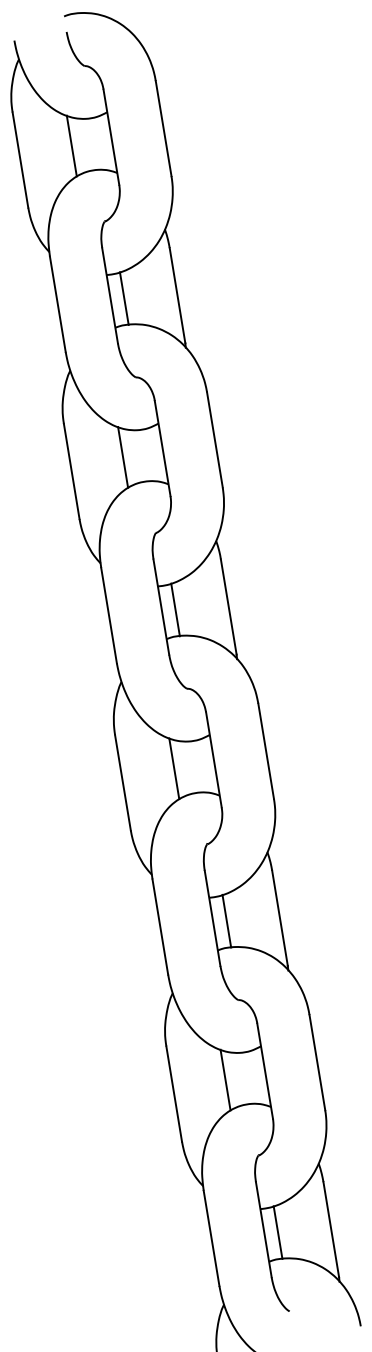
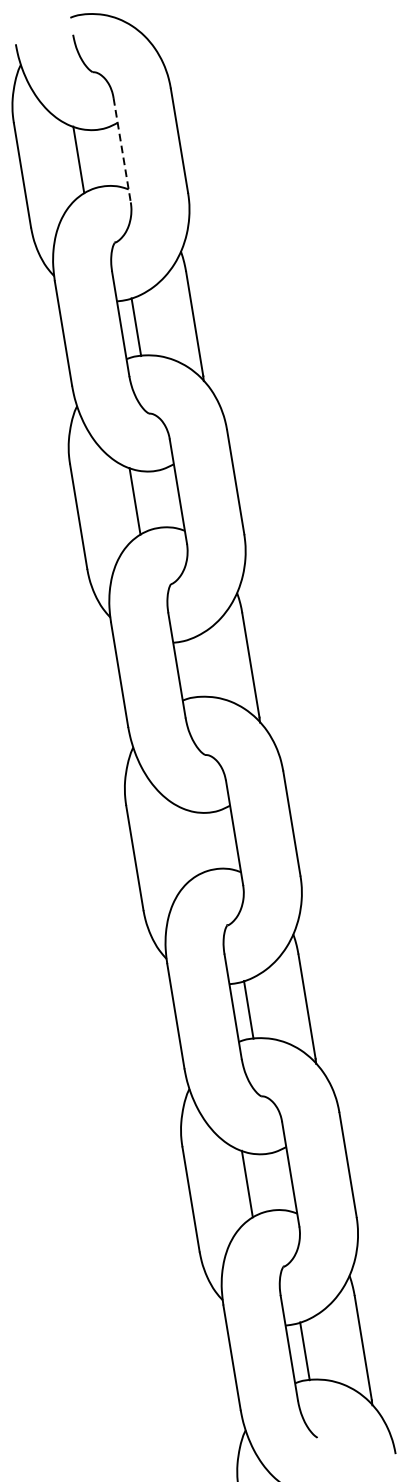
line: (111, 137) -> (122, 150), solid -> dashed
line: (175, 609) -> (192, 668), removed
line: (174, 768) -> (191, 842), removed

